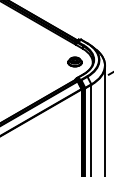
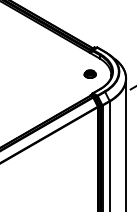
part: (75, 61) -> (90, 73), size x0.7

